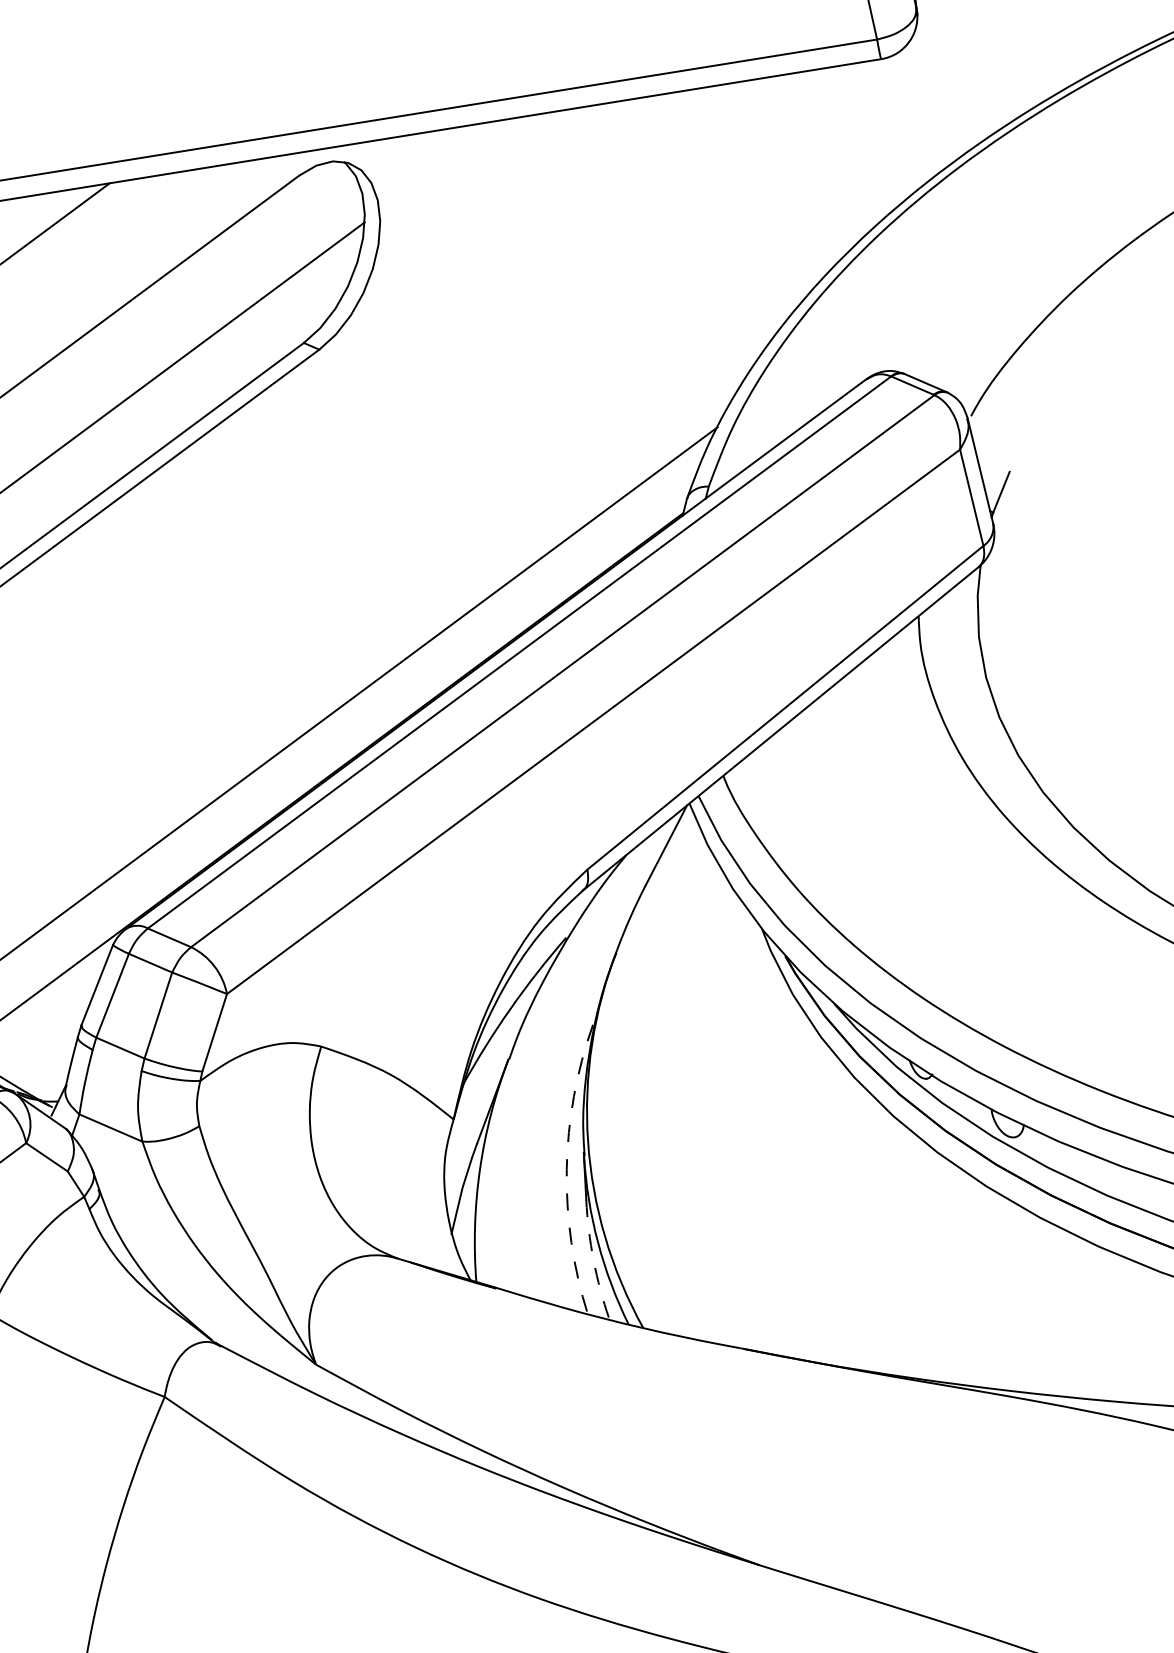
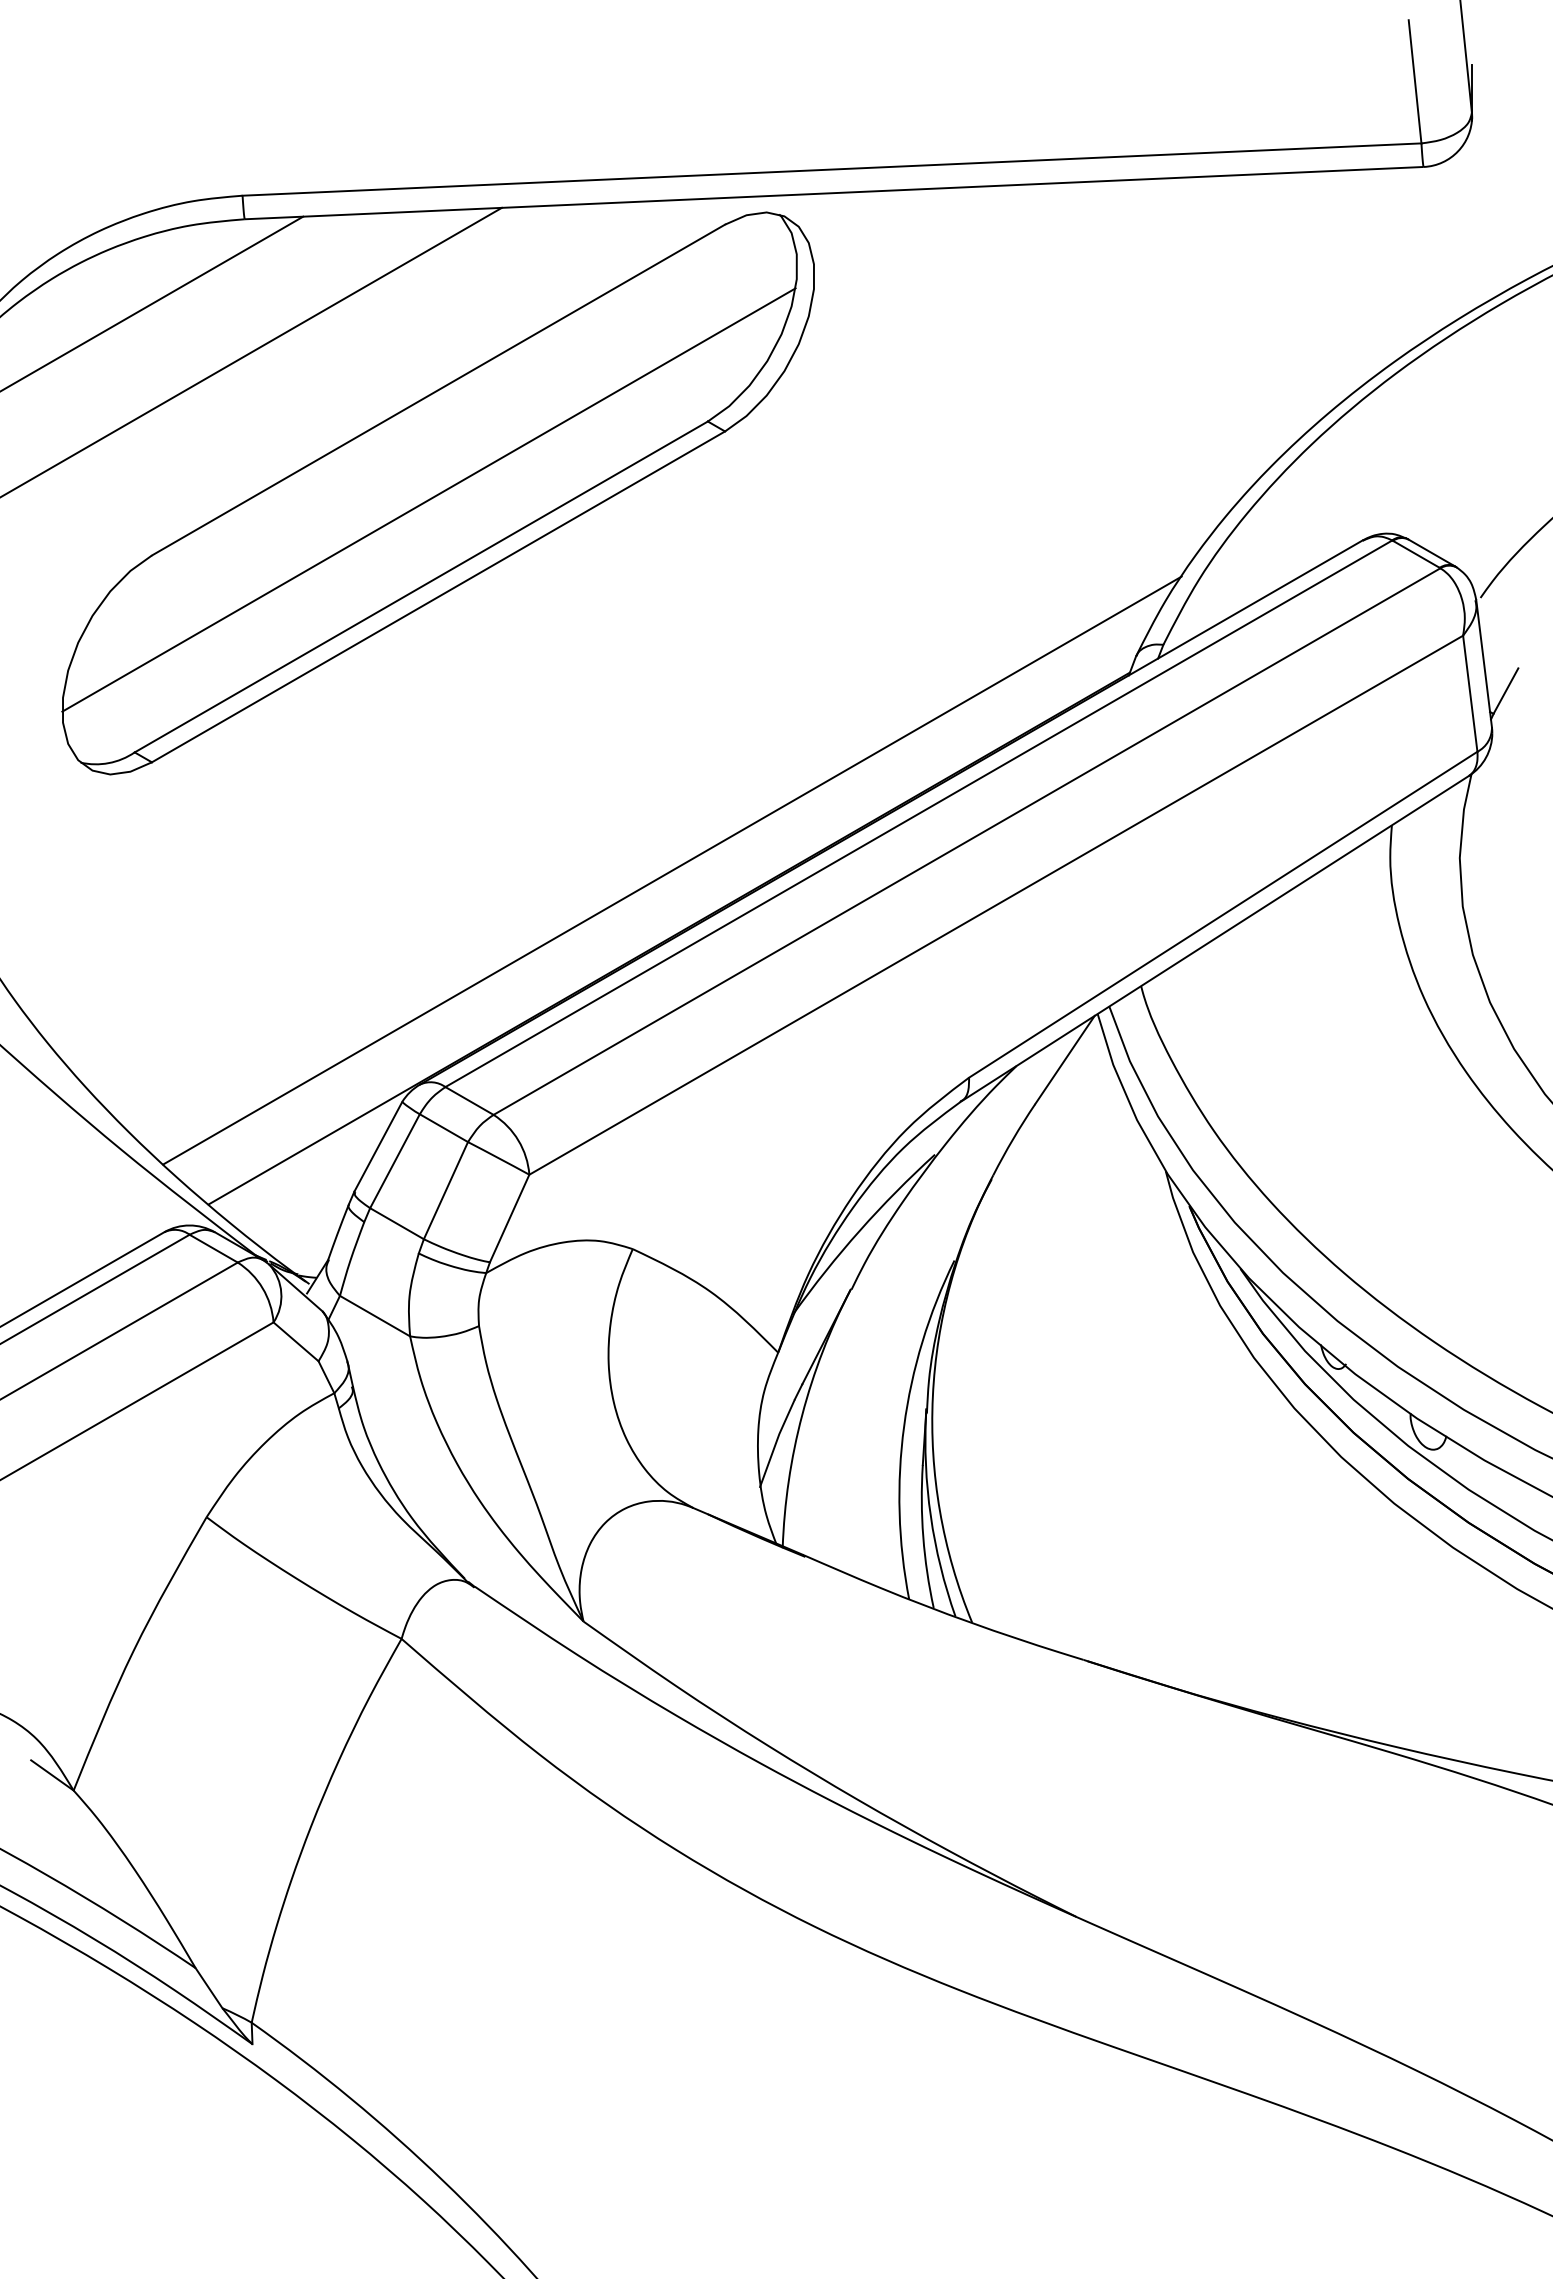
arc: (567, 1169) -> (904, 1426), dashed -> solid
arc: (593, 1260) -> (923, 1536), dashed -> solid

